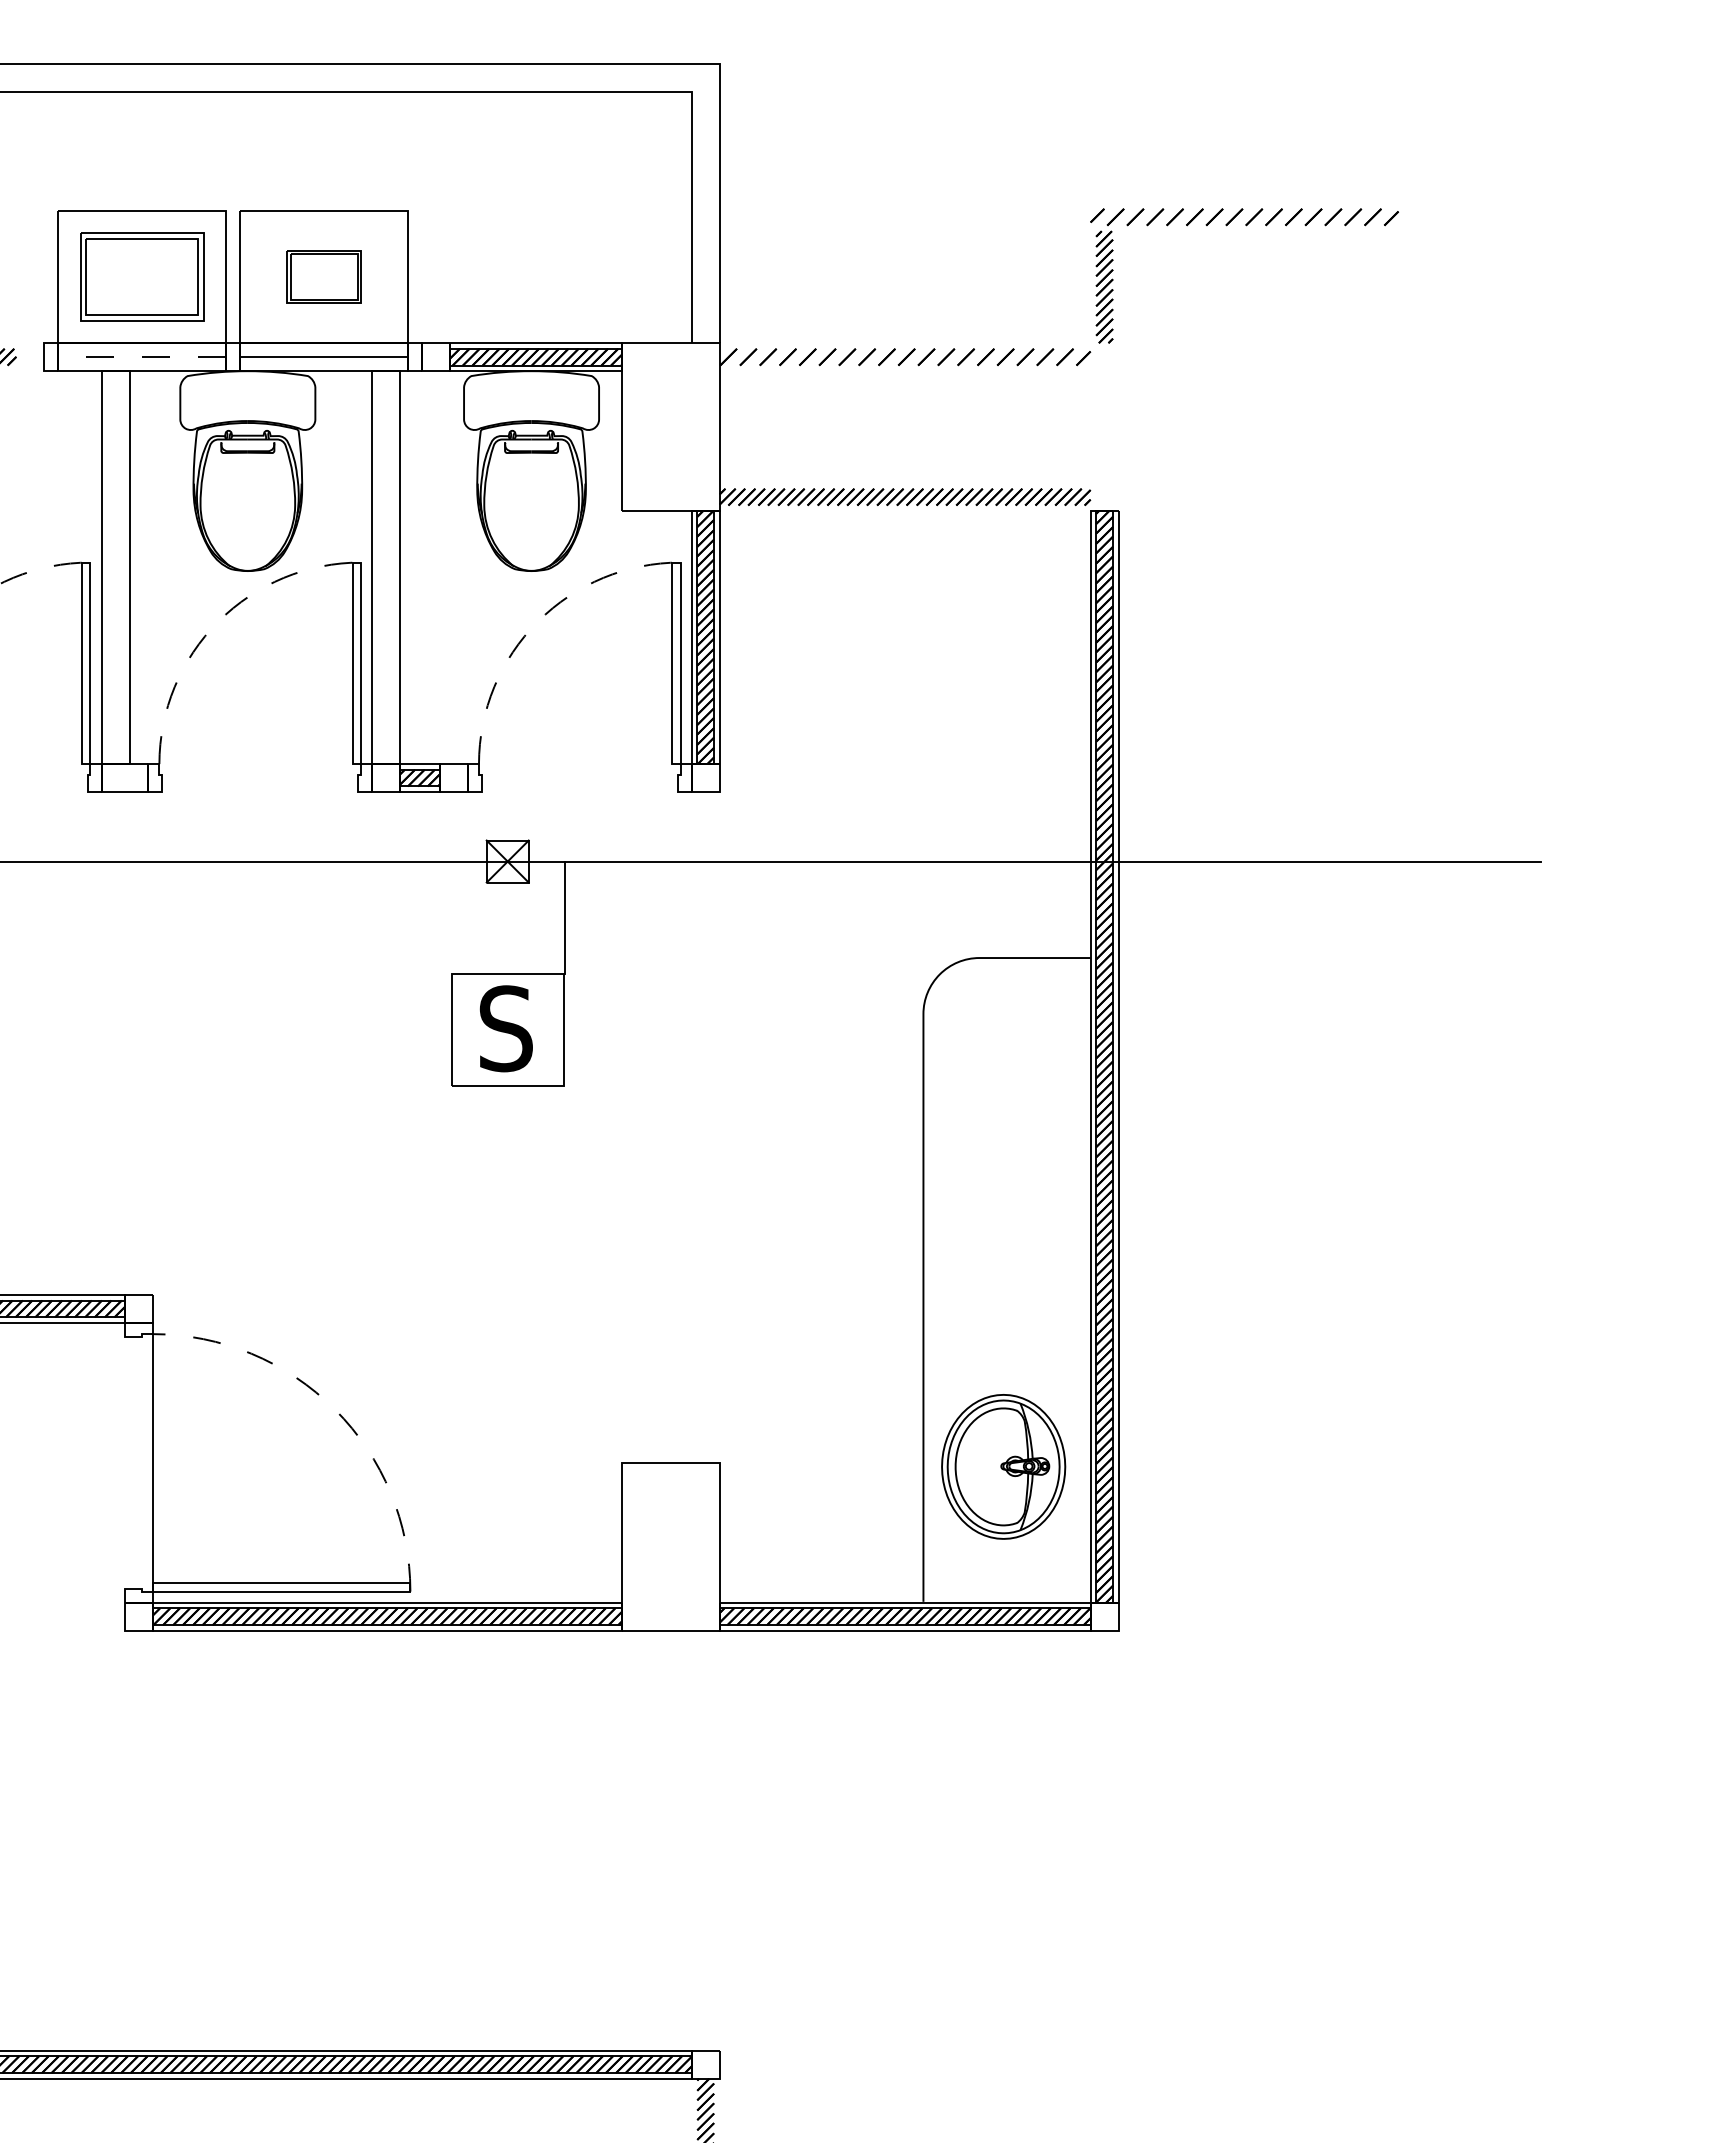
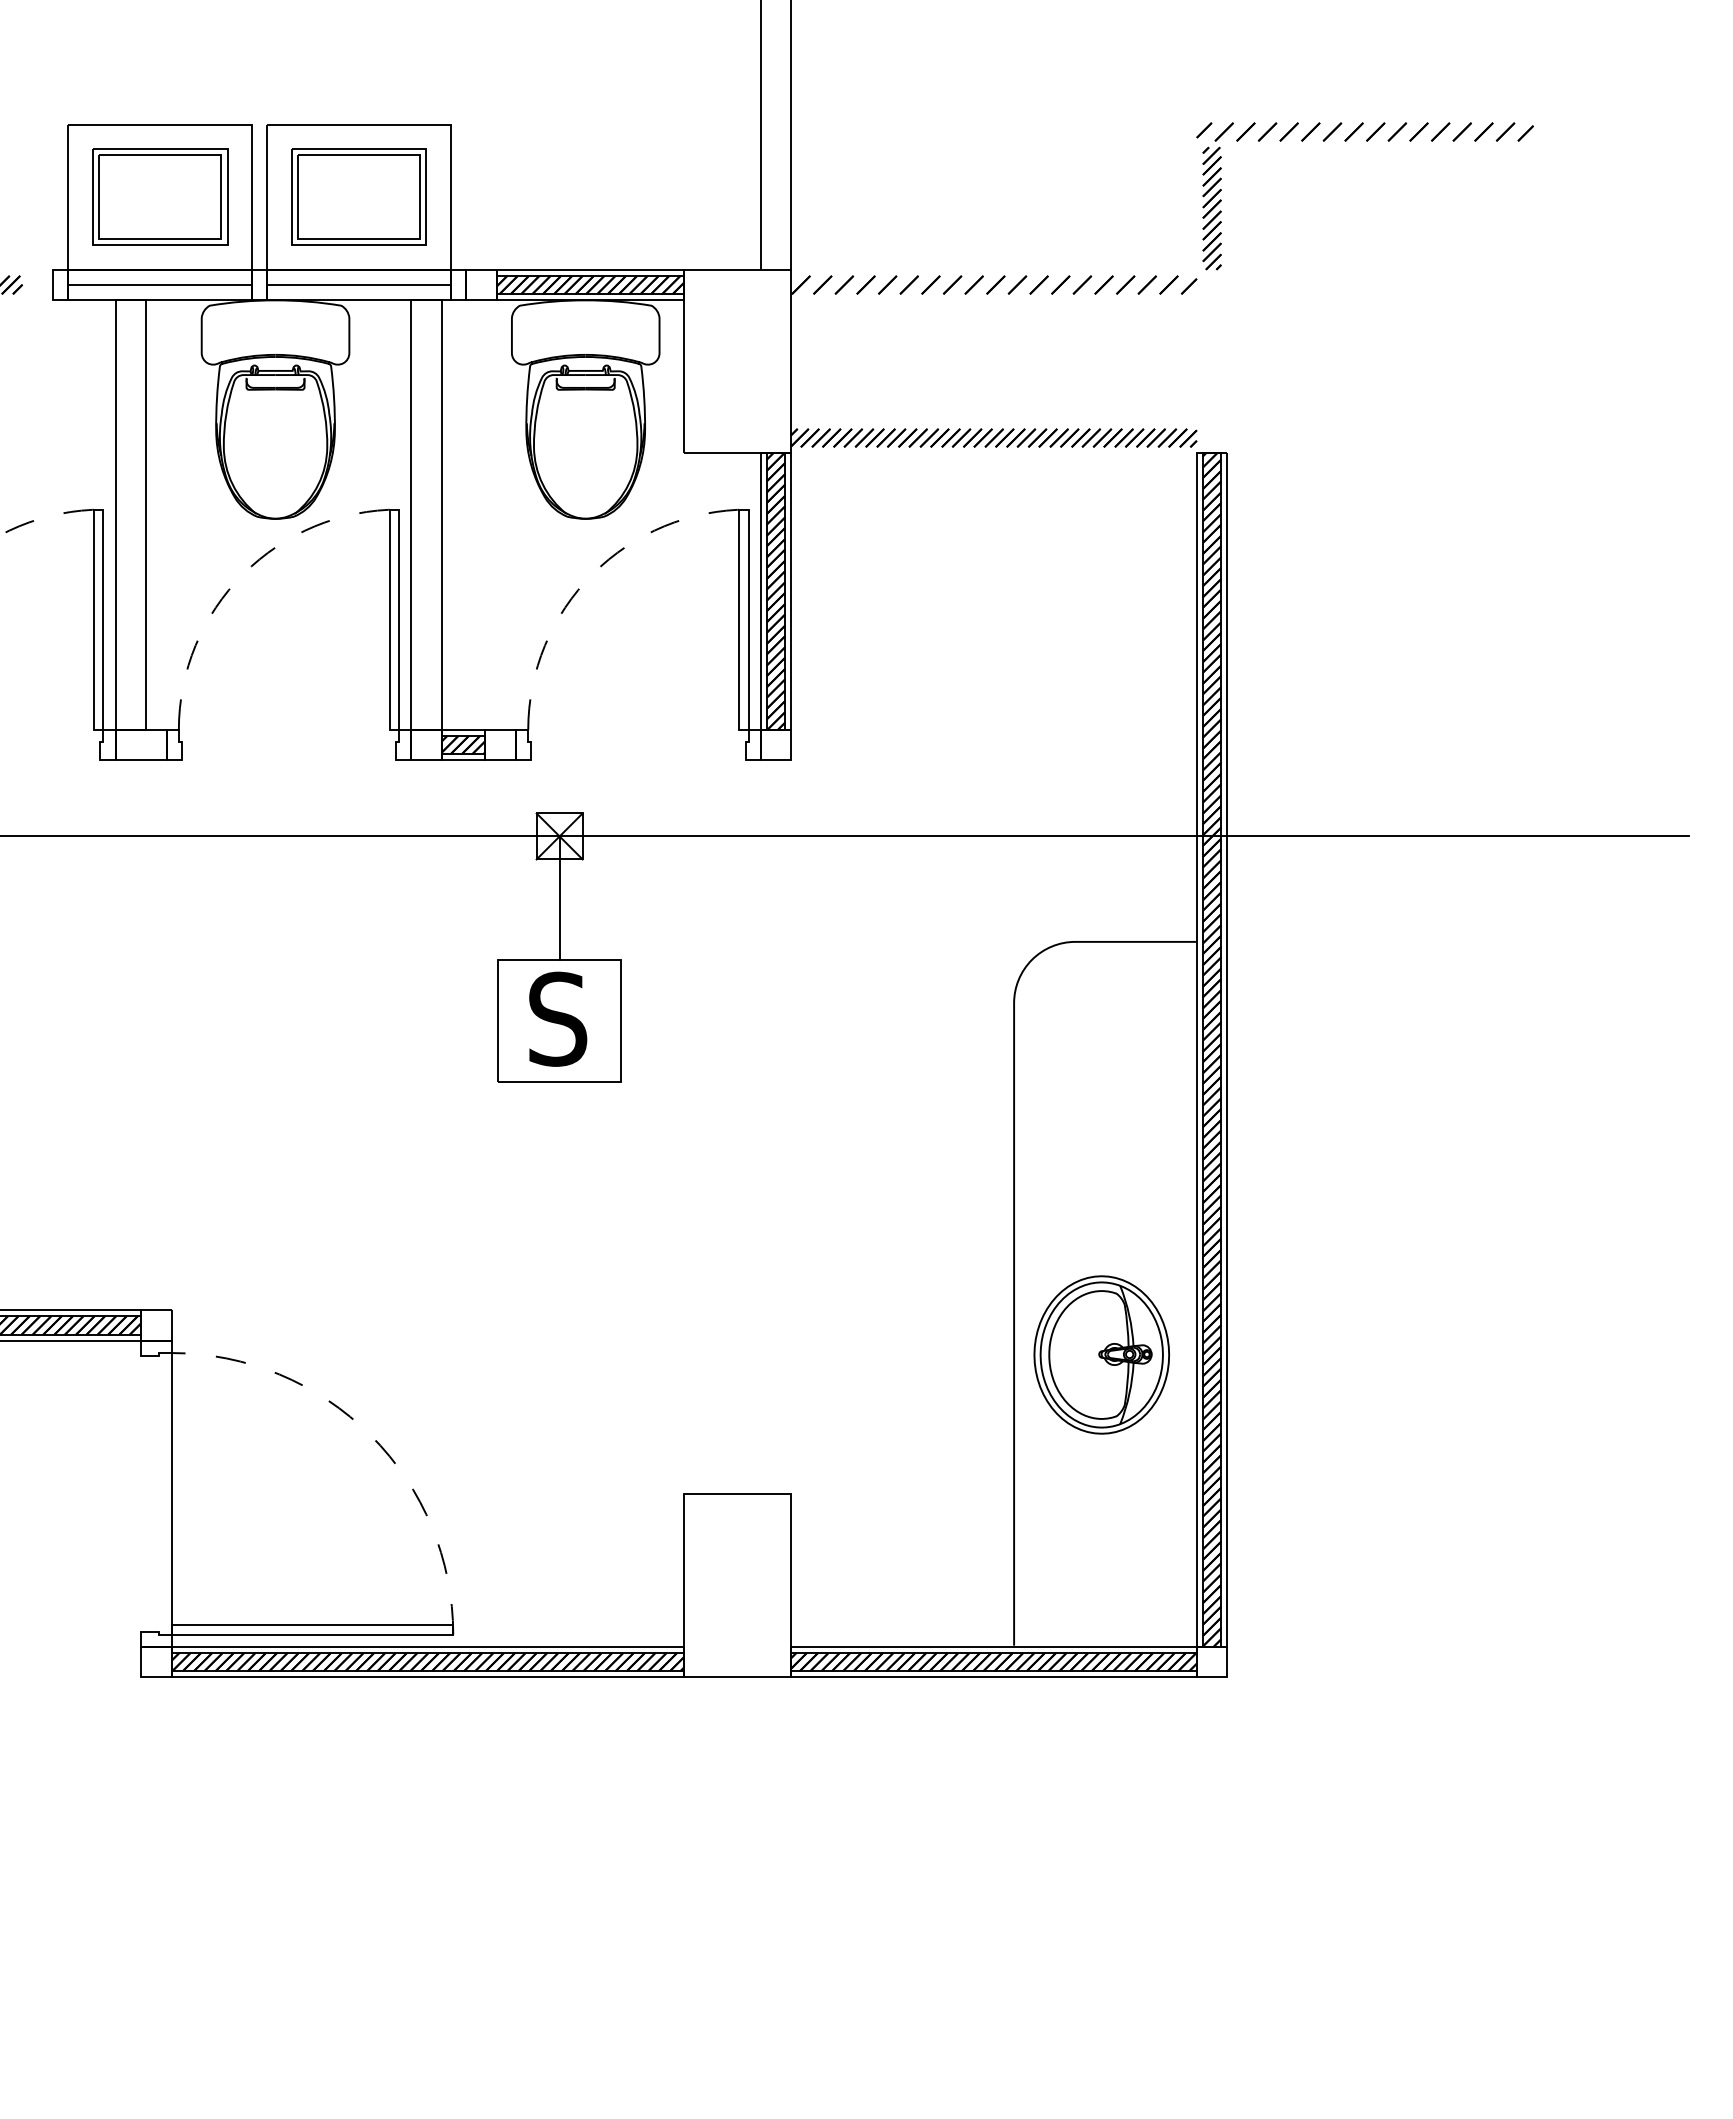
part: (324, 276) -> (359, 196), size x1.67
line: (142, 357) -> (160, 285), dashed -> solid
line: (564, 917) -> (559, 897), moved
part: (1003, 1466) -> (1101, 1354), moved

